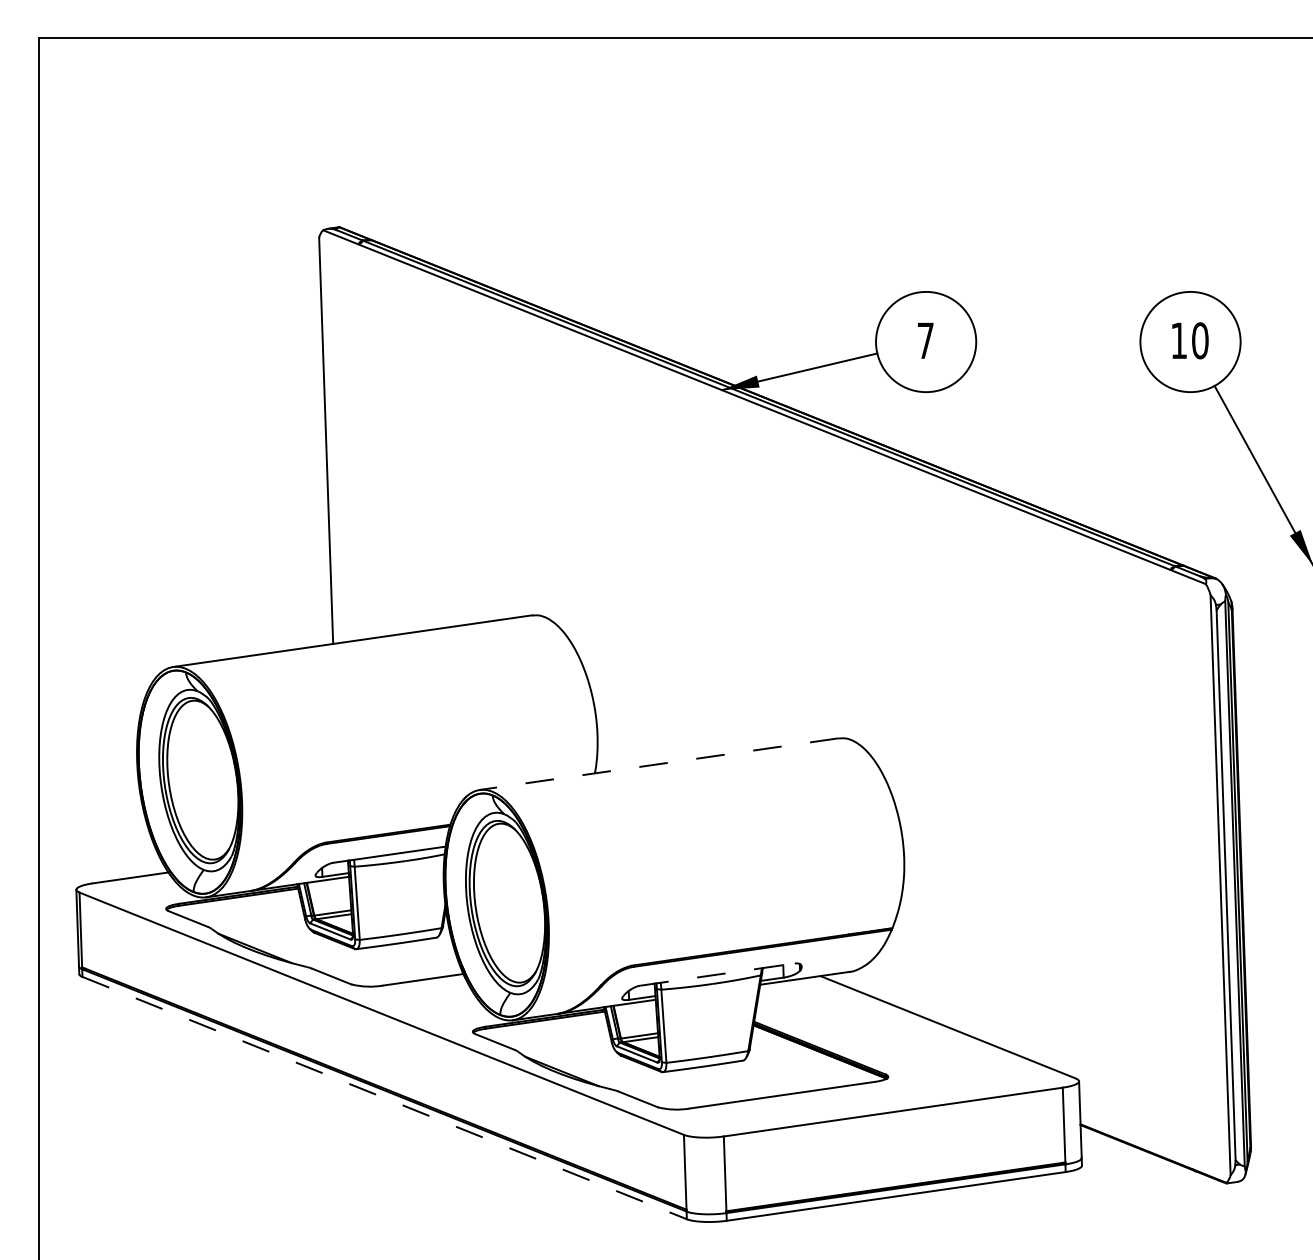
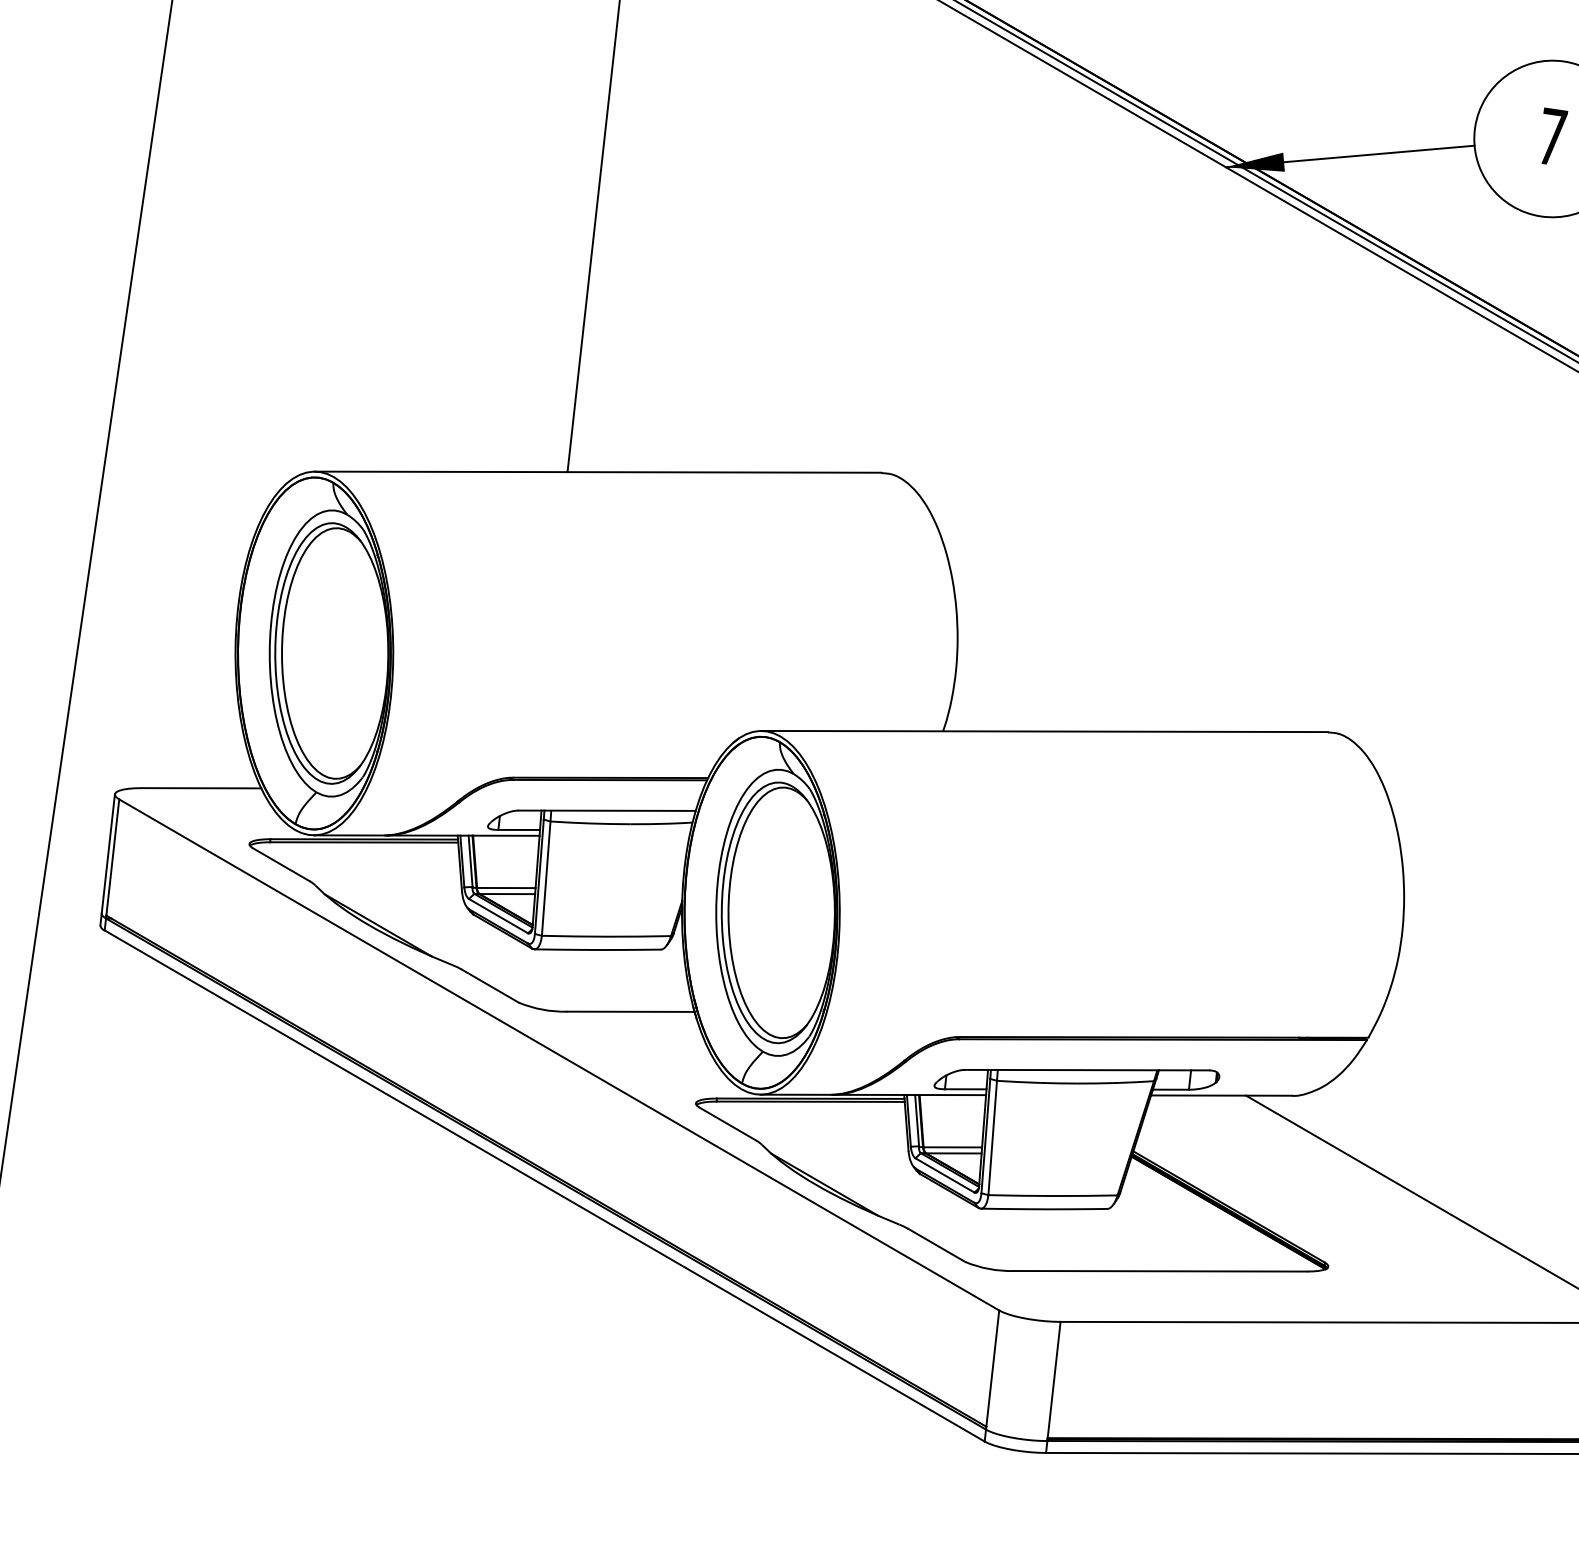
line: (658, 764) -> (1043, 731), dashed -> solid
line: (717, 974) -> (1087, 1069), dashed -> solid
line: (384, 1098) -> (544, 1186), dashed -> solid

